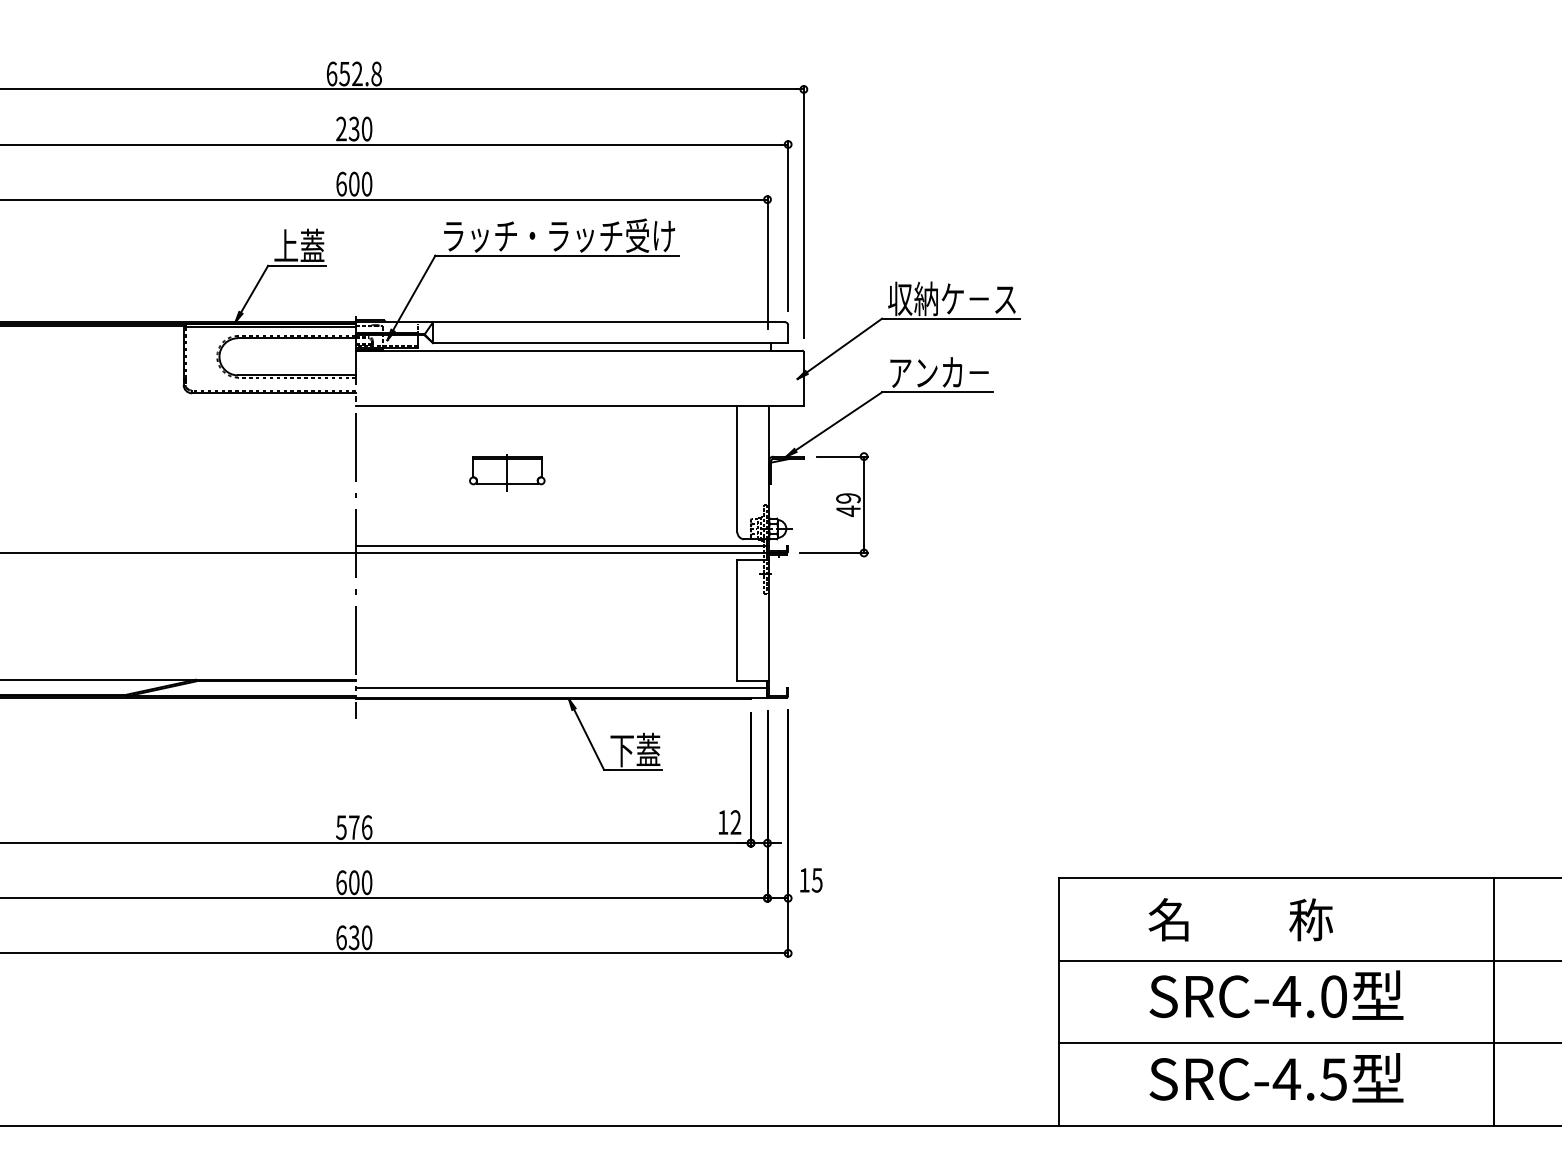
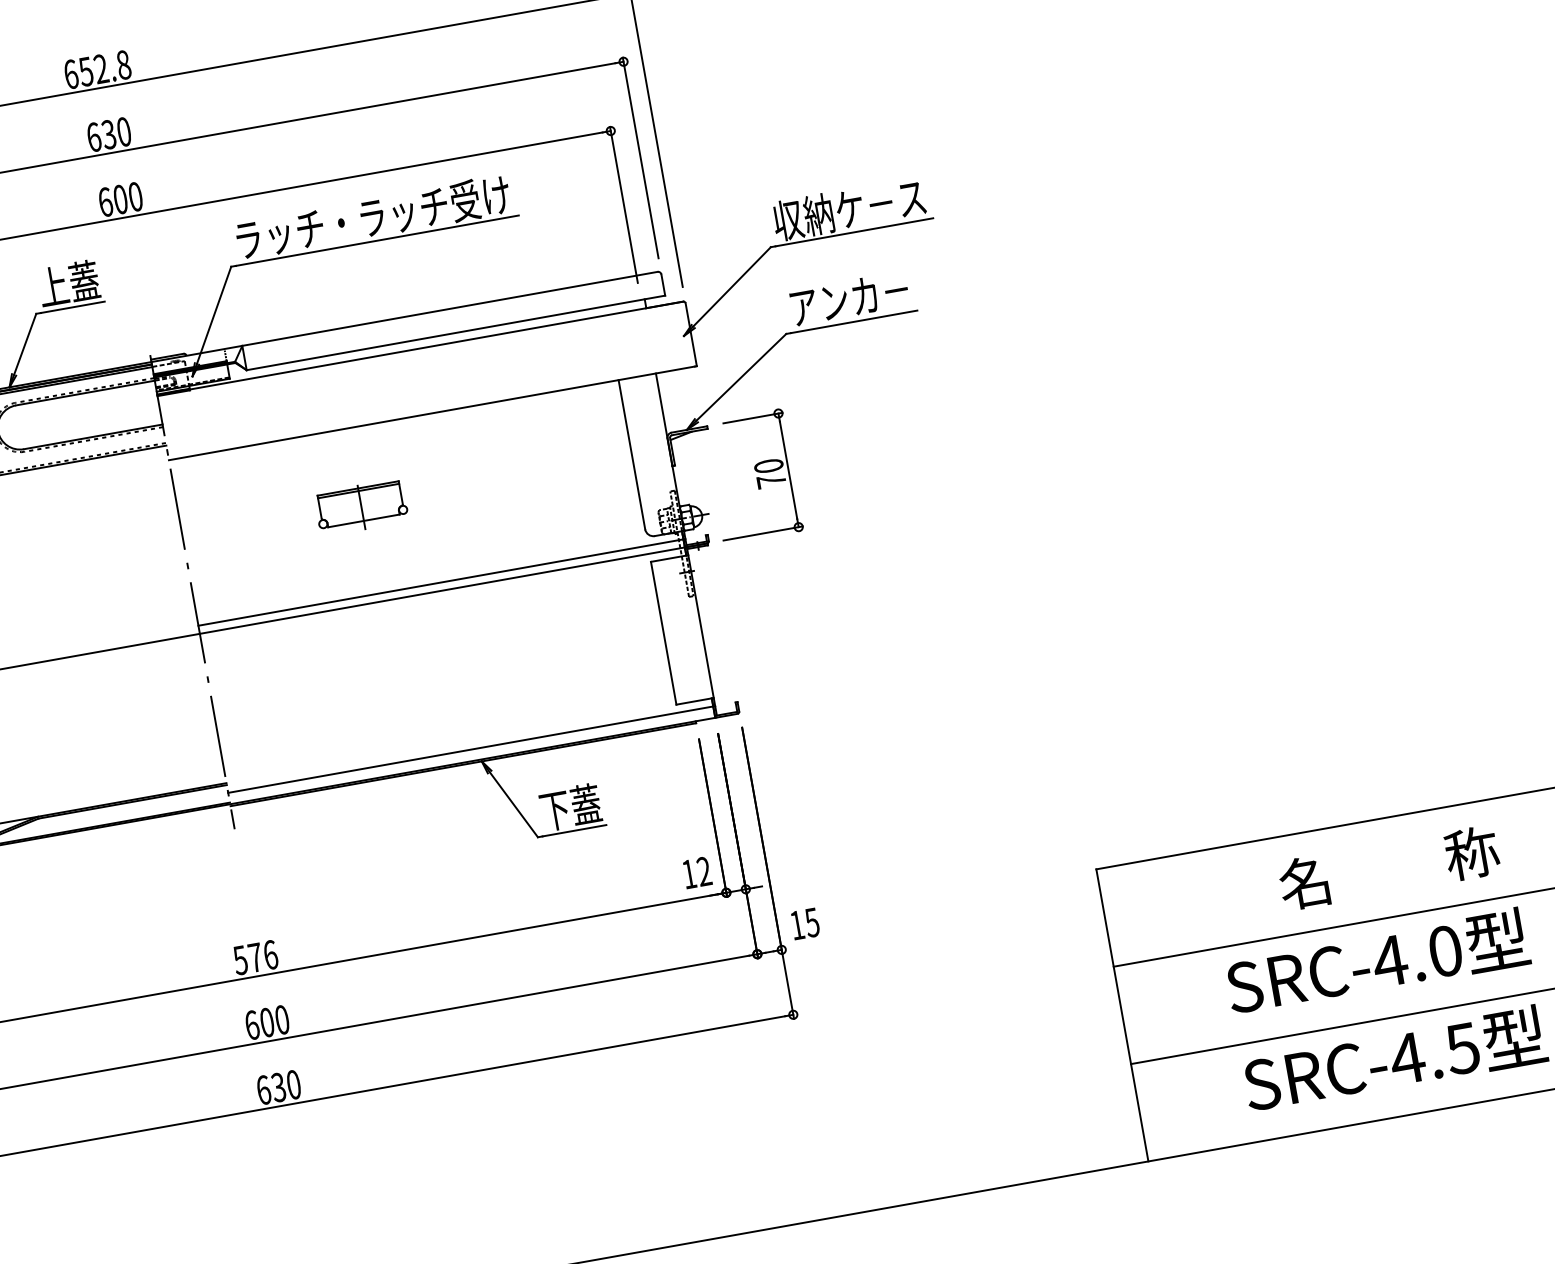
text: (341, 128) -> (93, 136), 230 -> 630
text: (848, 505) -> (770, 474), 49 -> 70
text: (1240, 919) -> (1388, 867), moved

